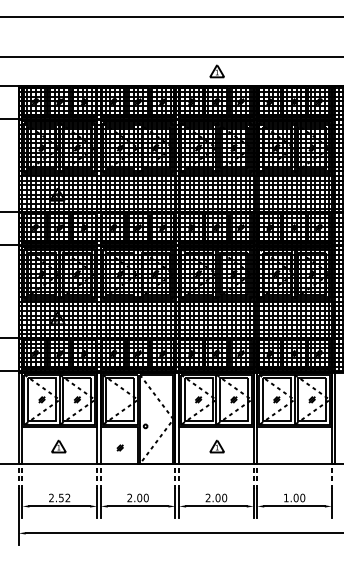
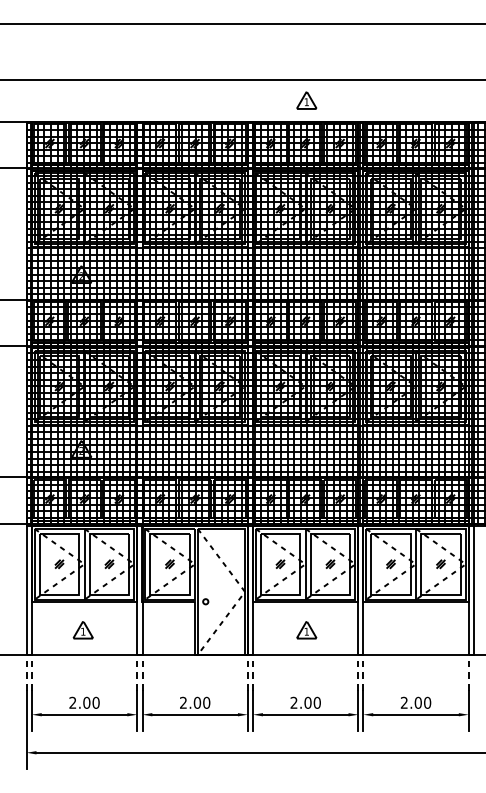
part: (119, 448) -> (169, 564), moved
text: (64, 497) -> (91, 702), 2.52 -> 2.00
text: (285, 497) -> (403, 702), 1.00 -> 2.00

